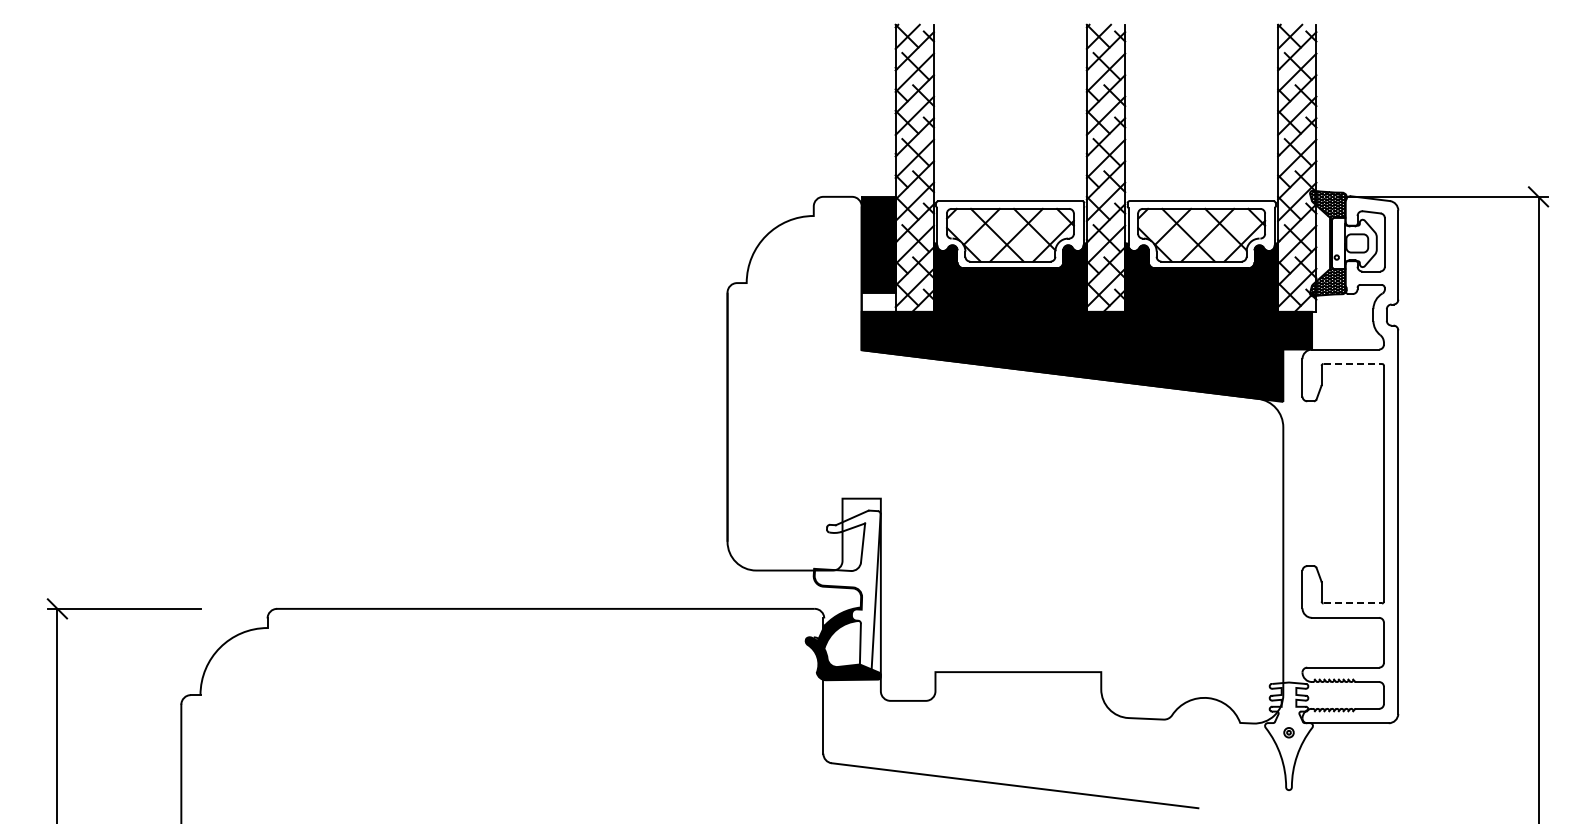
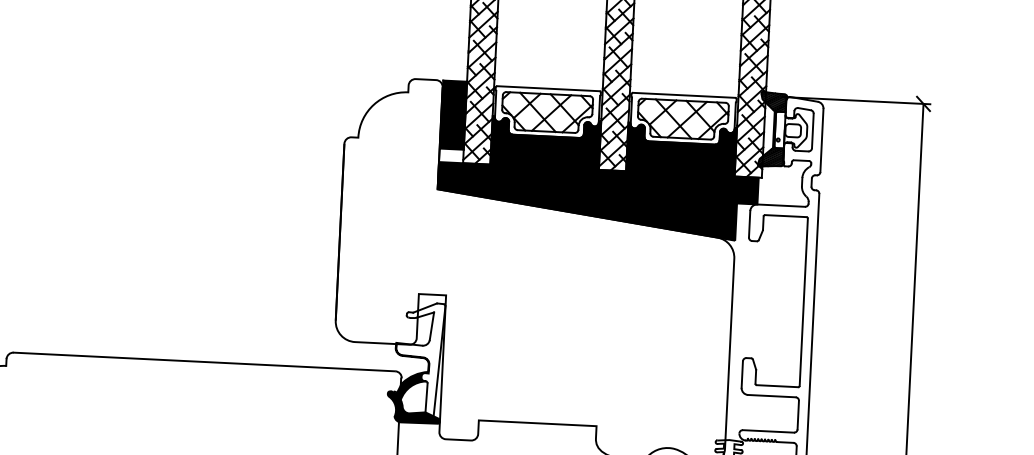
line: (1353, 363) -> (786, 215), dashed -> solid
line: (1353, 603) -> (778, 386), dashed -> solid

